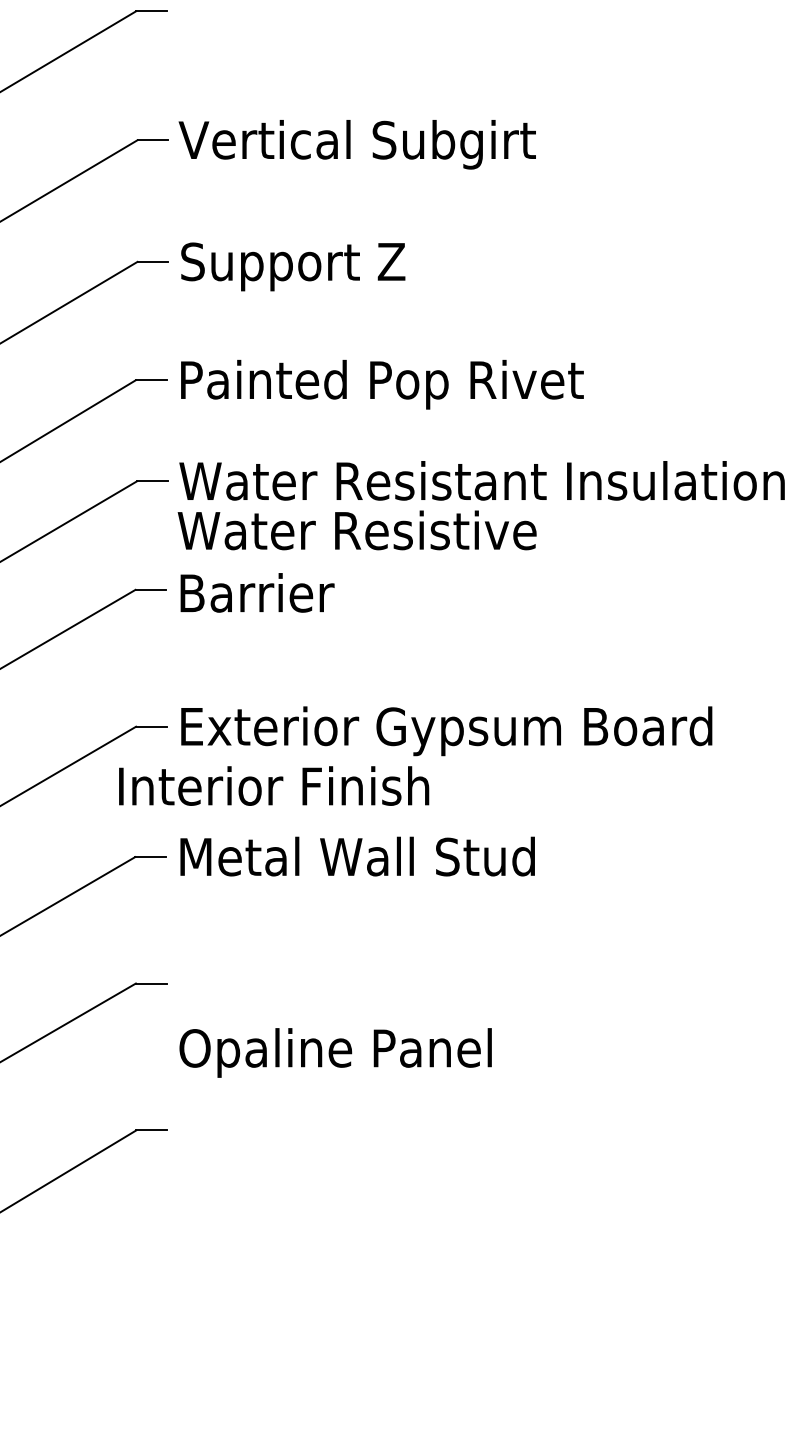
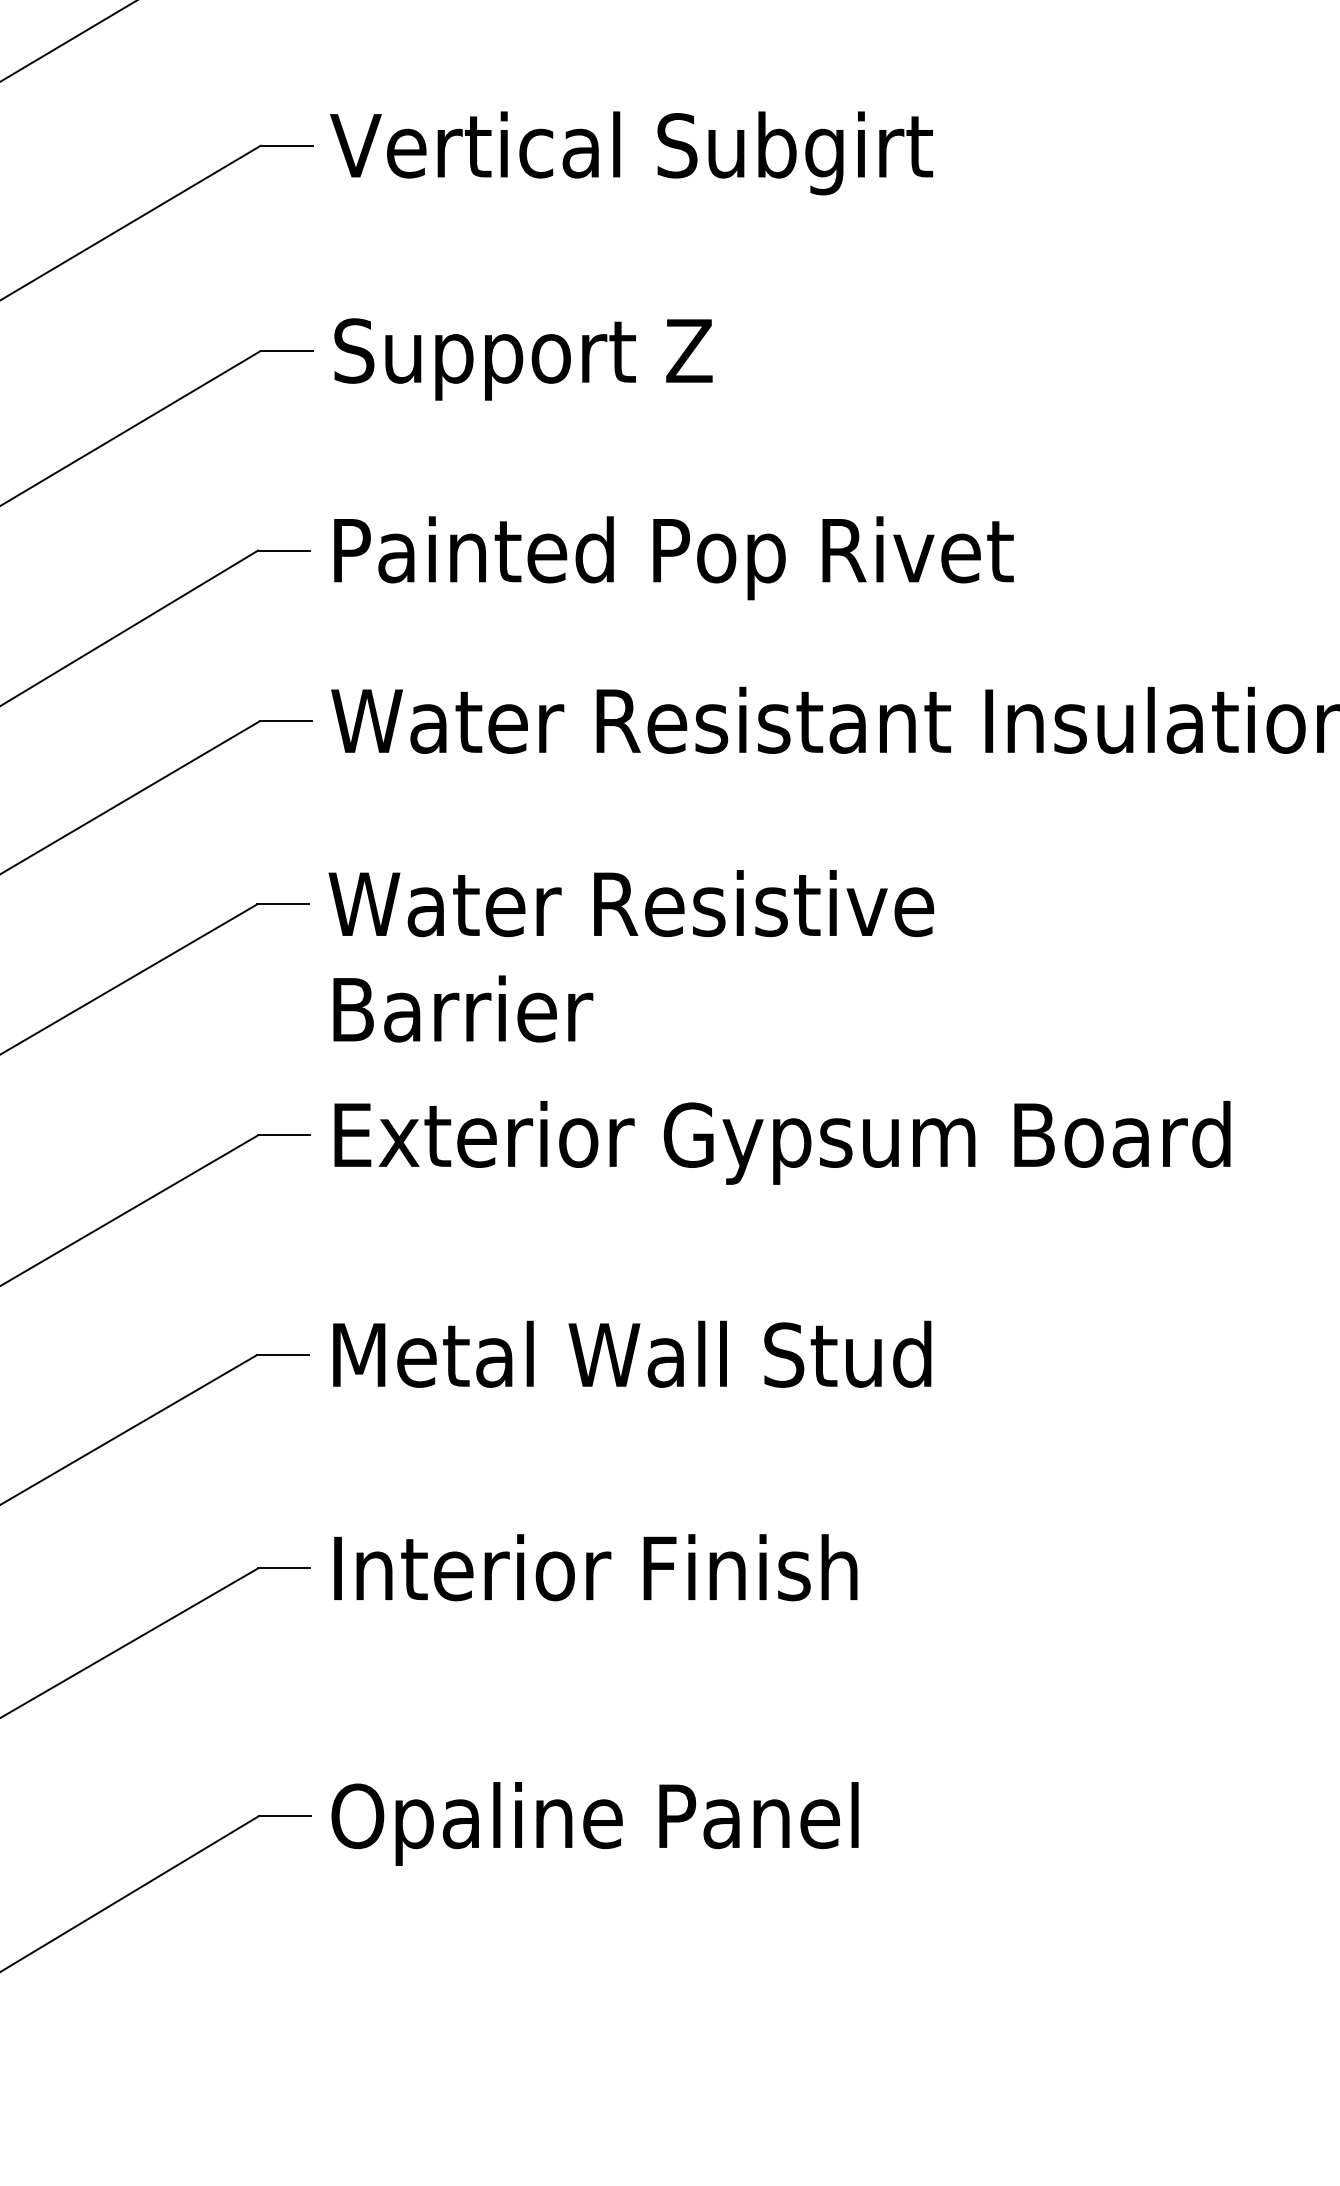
text: (356, 561) -> (630, 955), moved
text: (274, 785) -> (596, 1566), moved
text: (335, 1052) -> (594, 1823), moved

